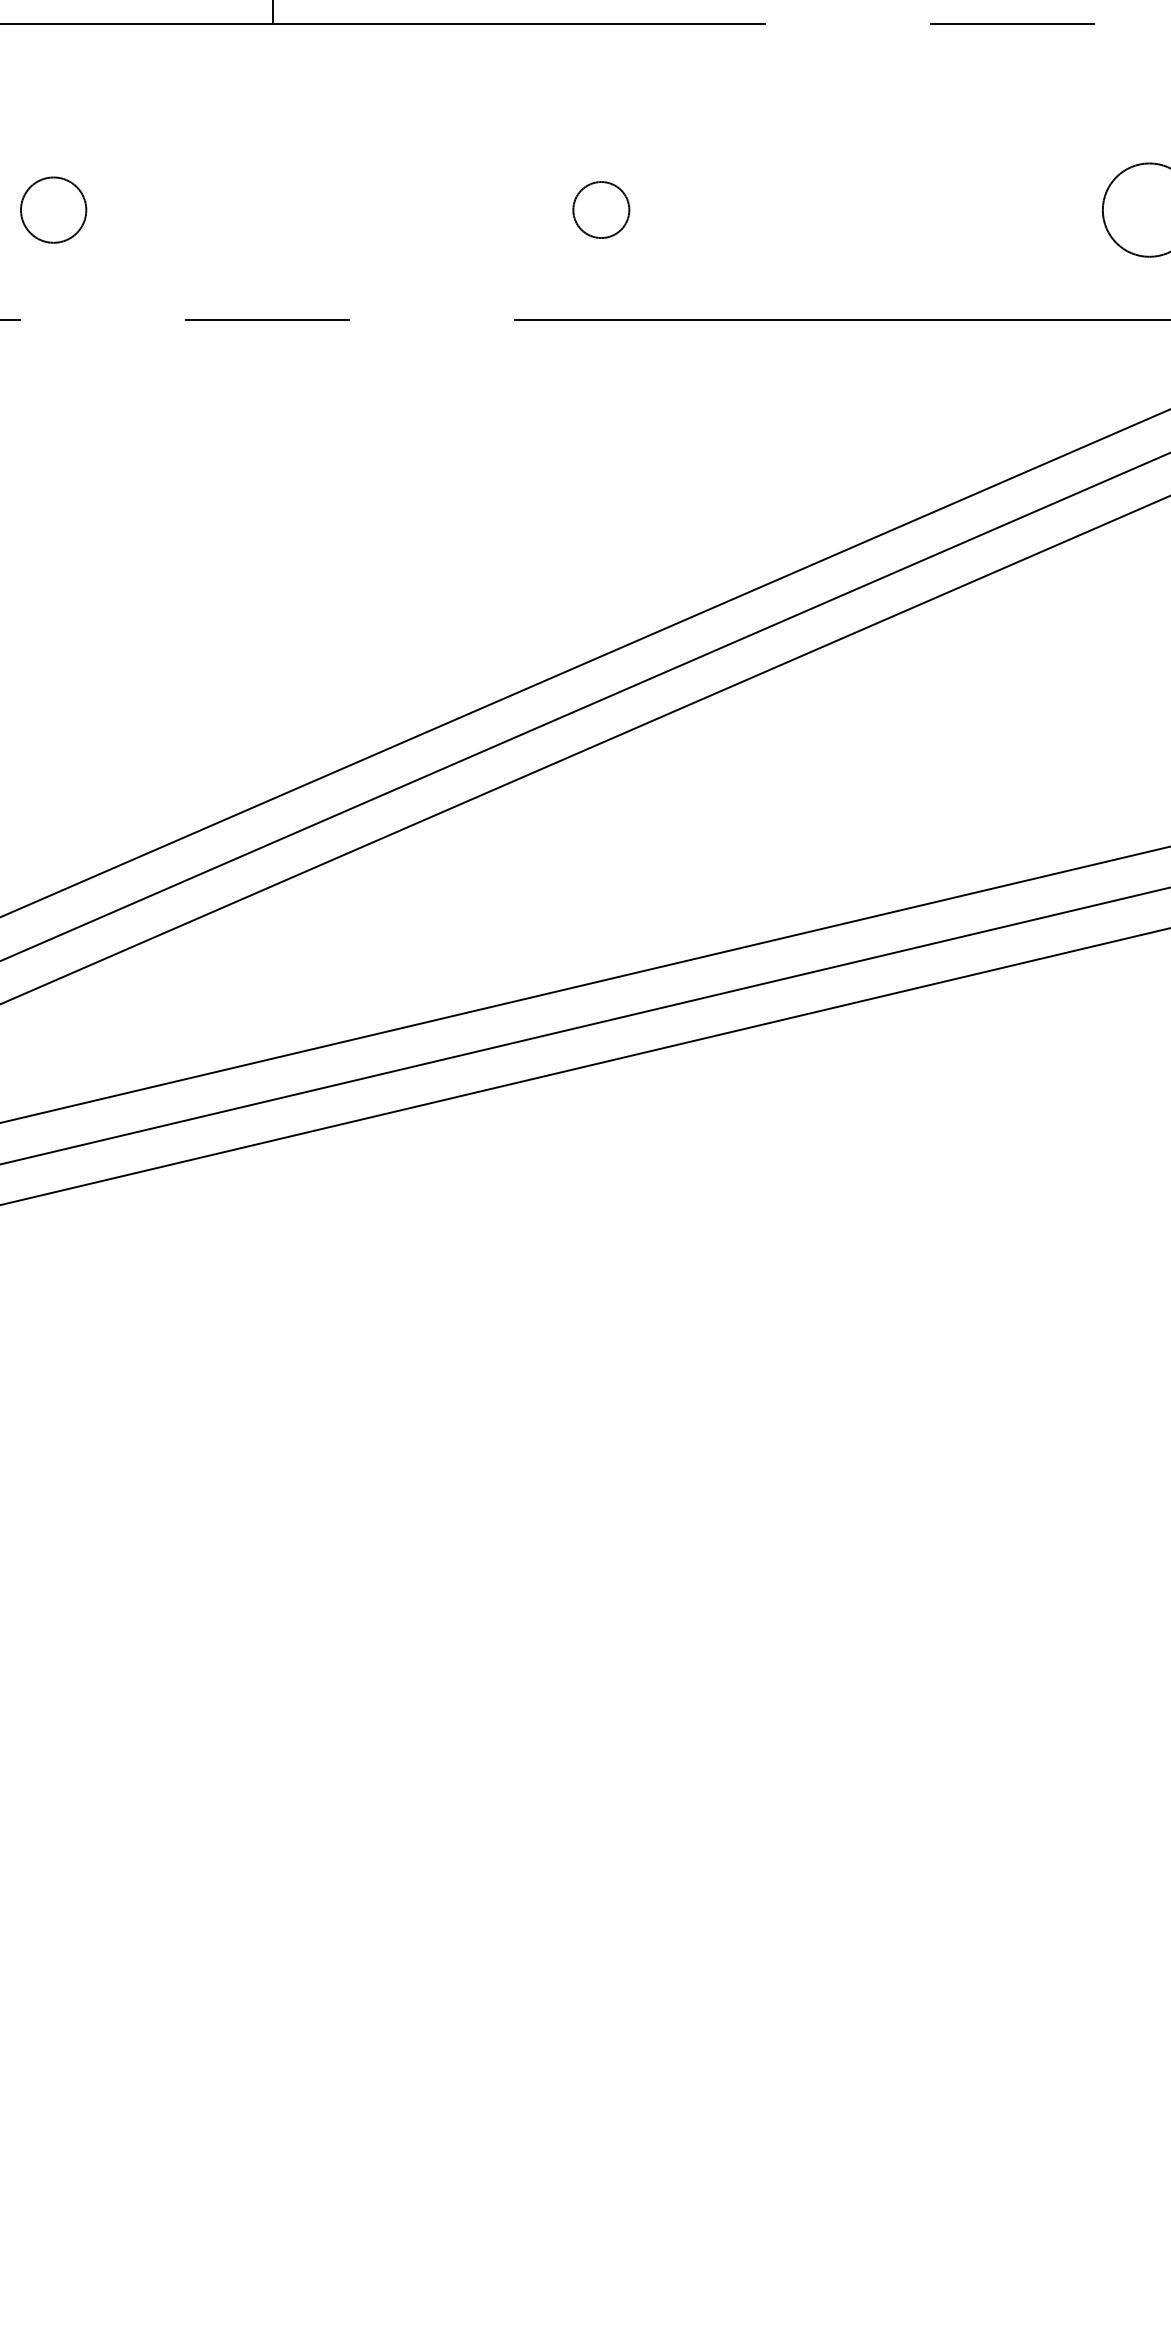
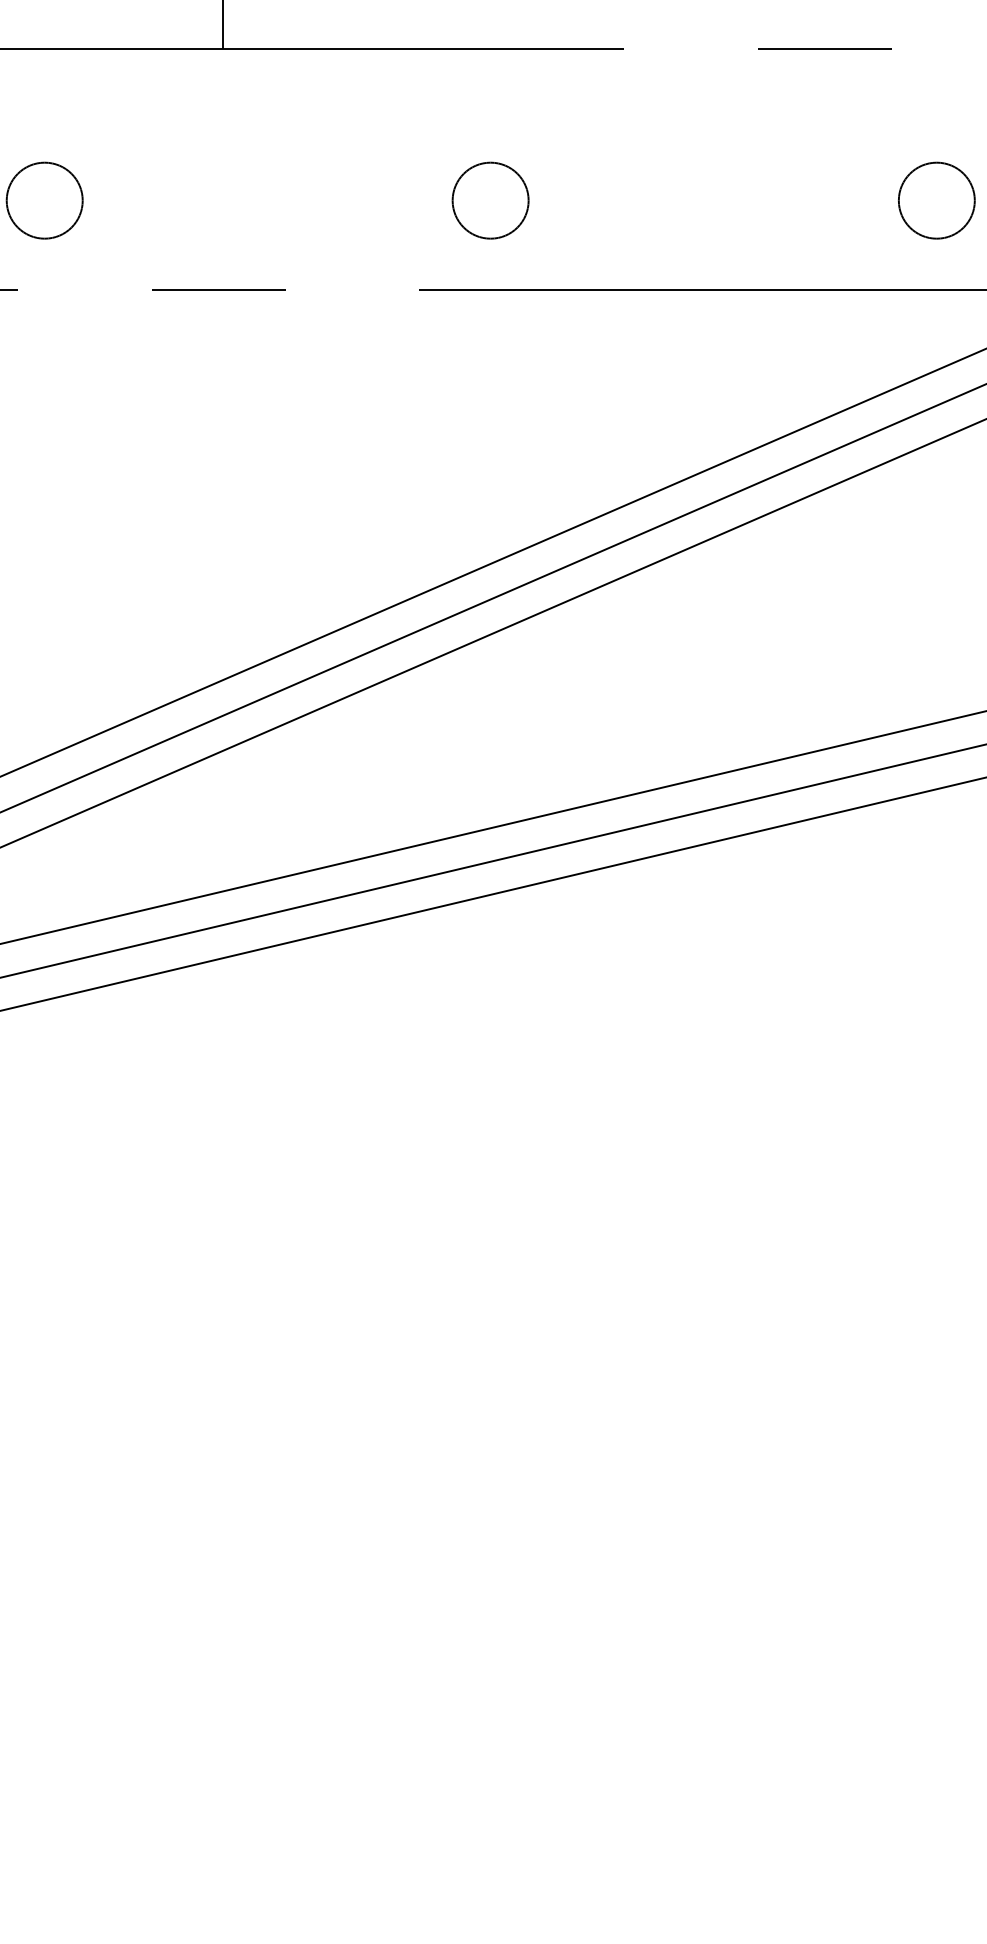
circle: (53, 209) -> (44, 200), size x1.43
circle: (601, 209) -> (490, 200), size x1.67

